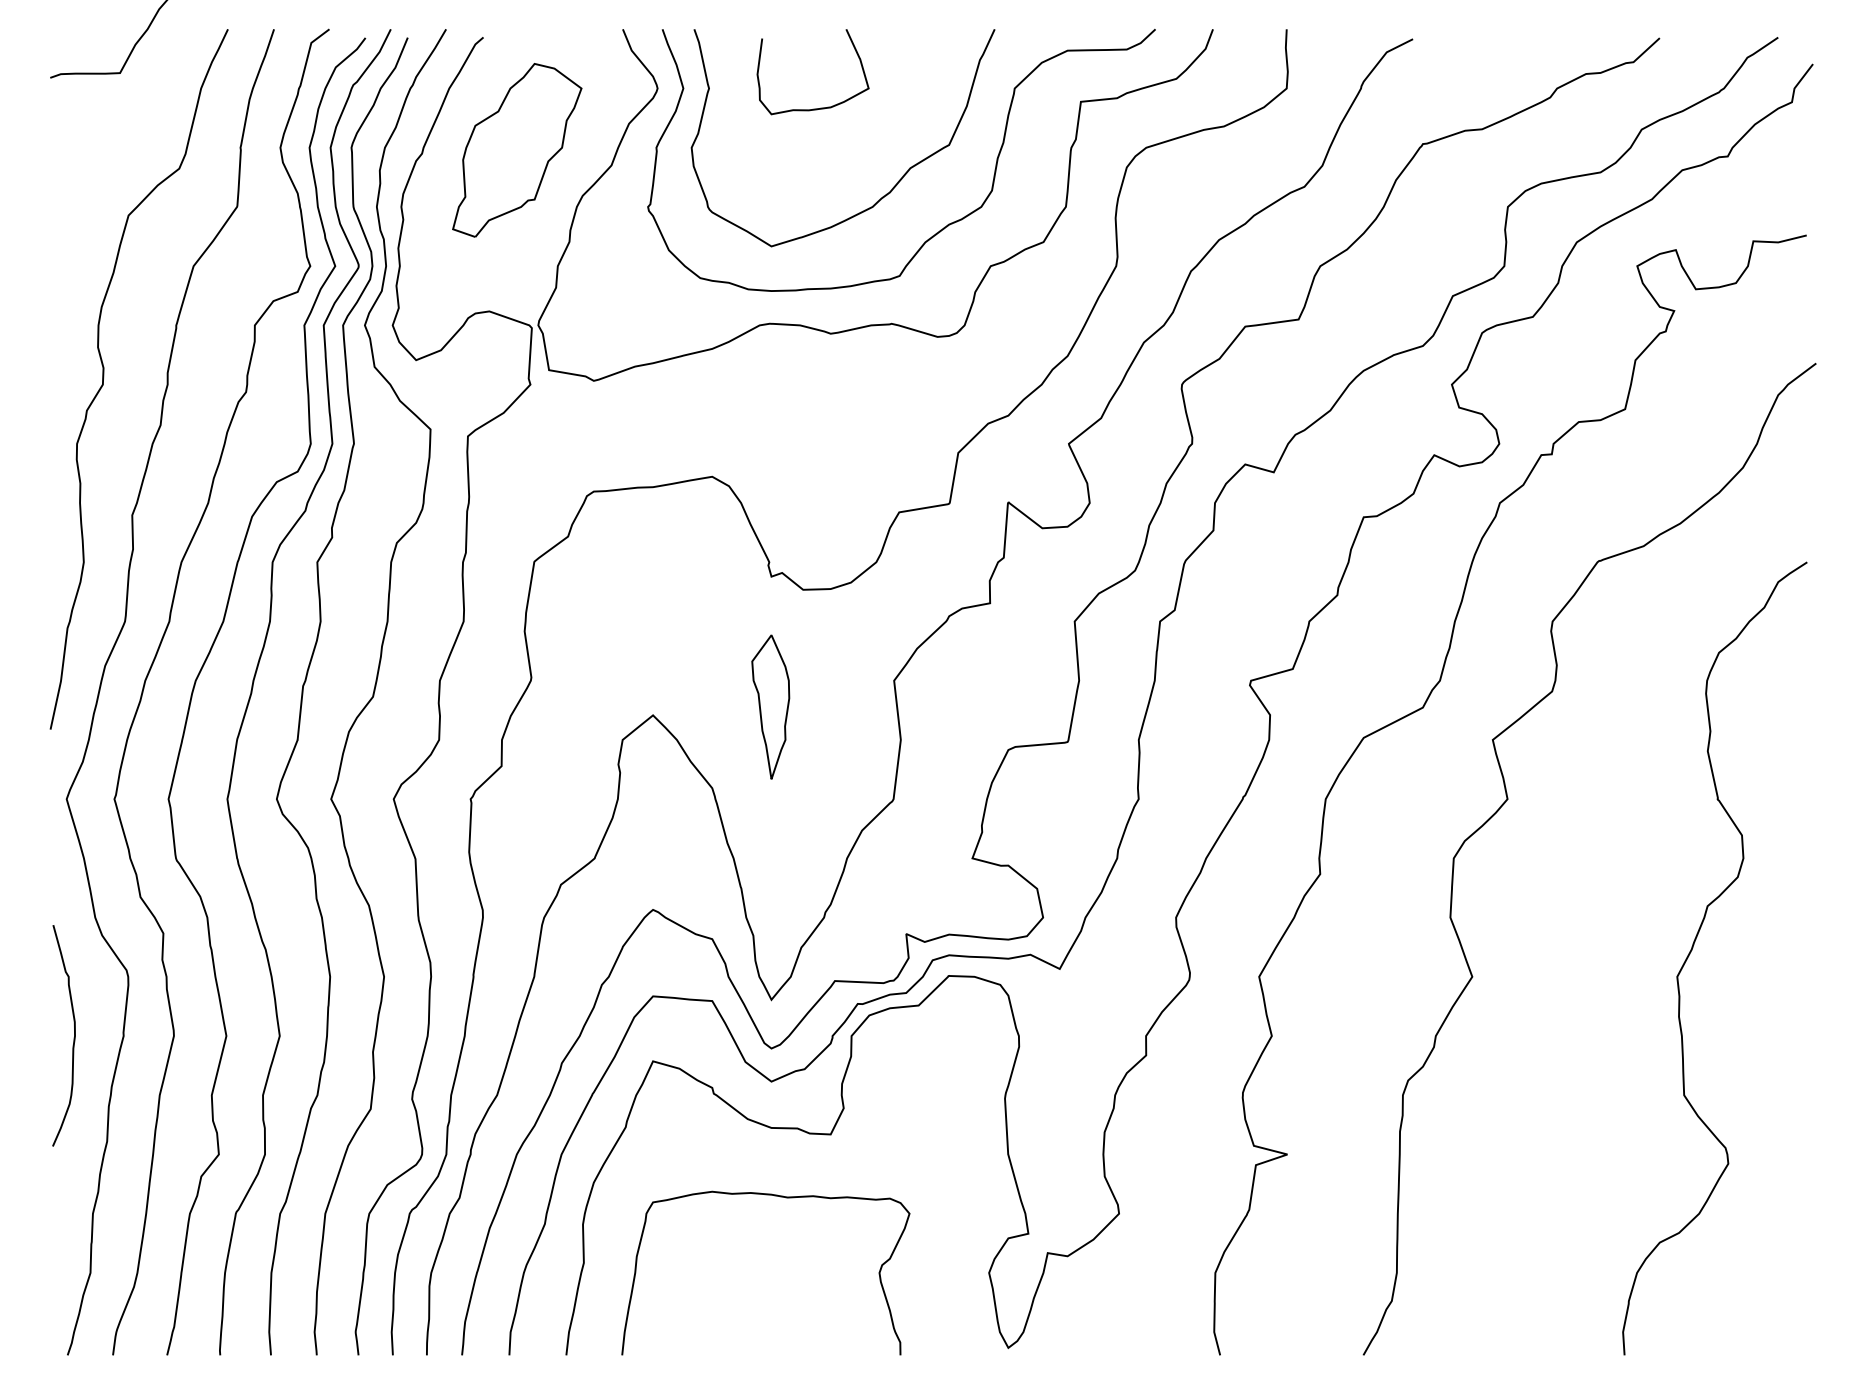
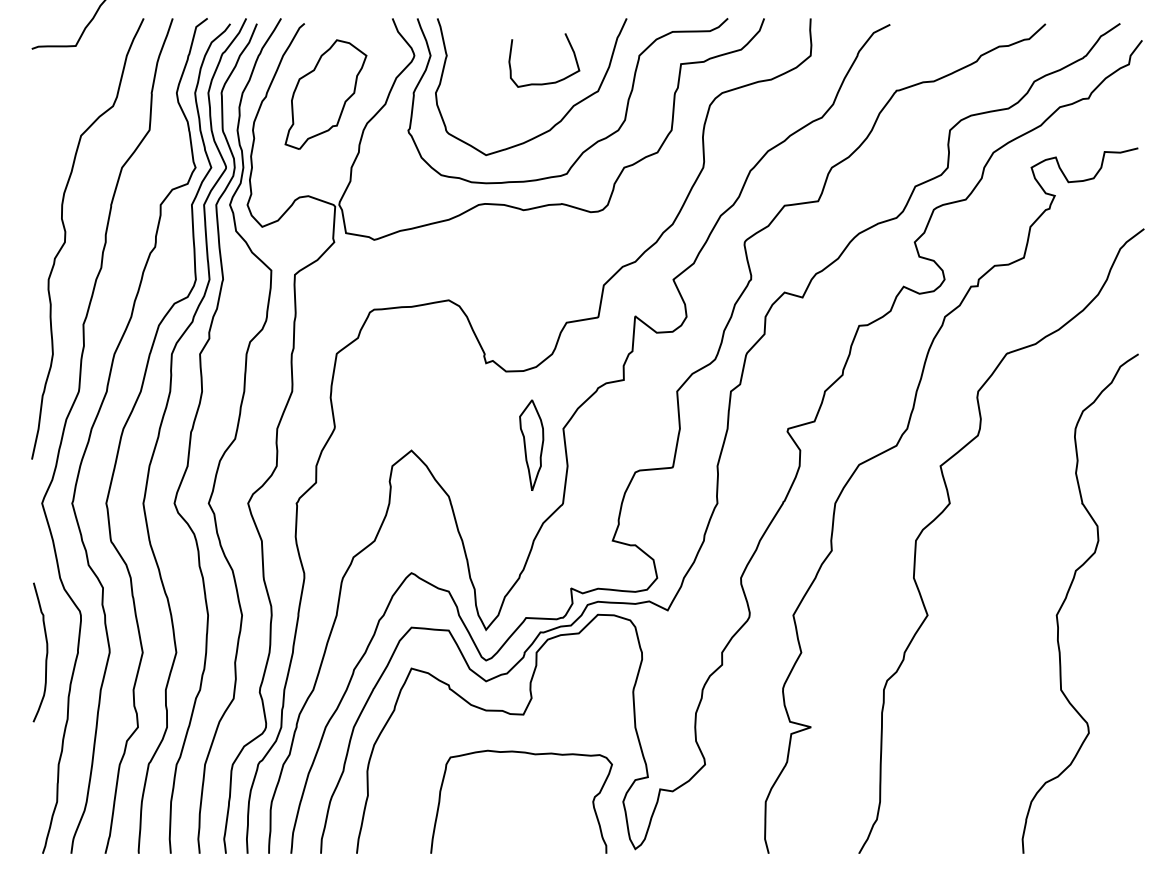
curve: (816, 107) -> (546, 82), moved
part: (770, 705) -> (531, 444), moved
curve: (776, 1197) -> (528, 754), moved

